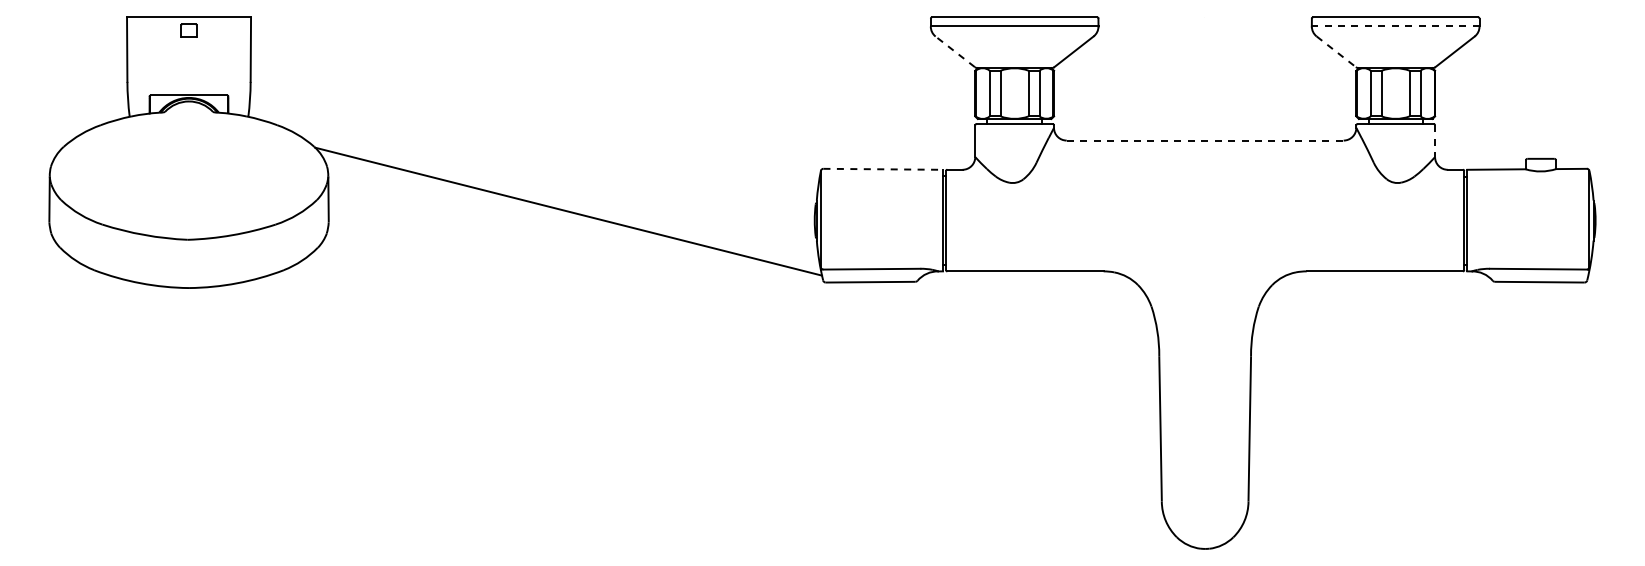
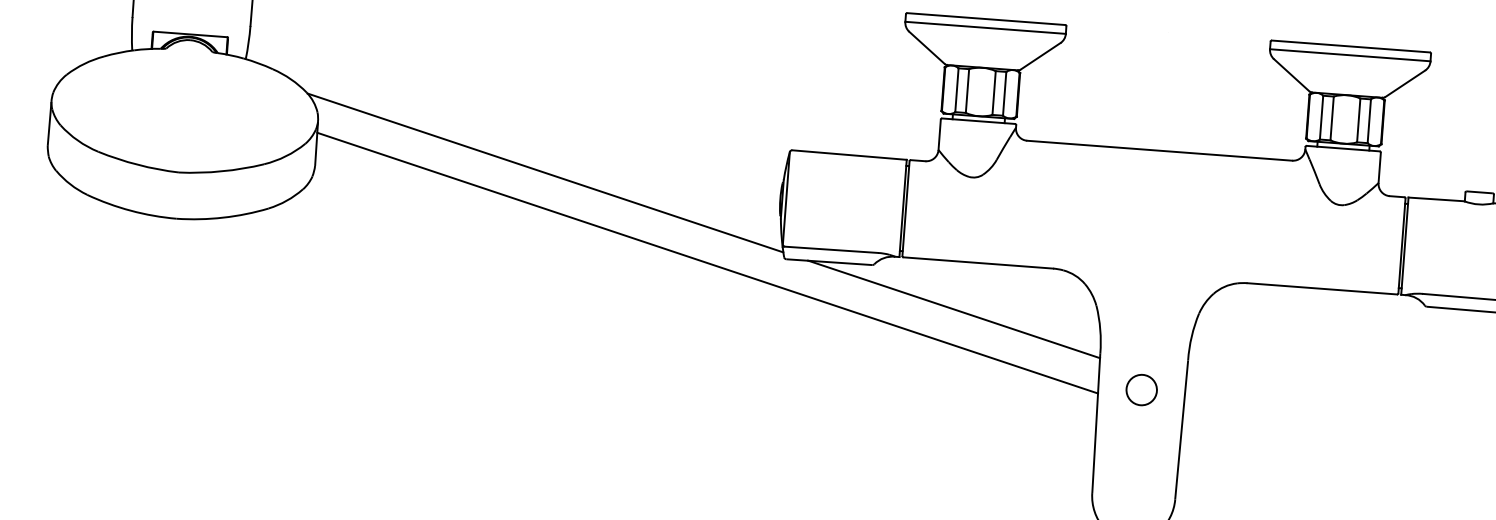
line: (1395, 26) -> (1350, 55), dashed -> solid
line: (955, 51) -> (927, 47), dashed -> solid
line: (1336, 51) -> (1291, 74), dashed -> solid
line: (1205, 140) -> (1160, 150), dashed -> solid
line: (1435, 141) -> (1380, 168), dashed -> solid
line: (883, 169) -> (849, 155), dashed -> solid
line: (744, 292) -> (707, 262), added
line: (1003, 321) -> (953, 309), added
circle: (1204, 390) -> (1141, 389), added

